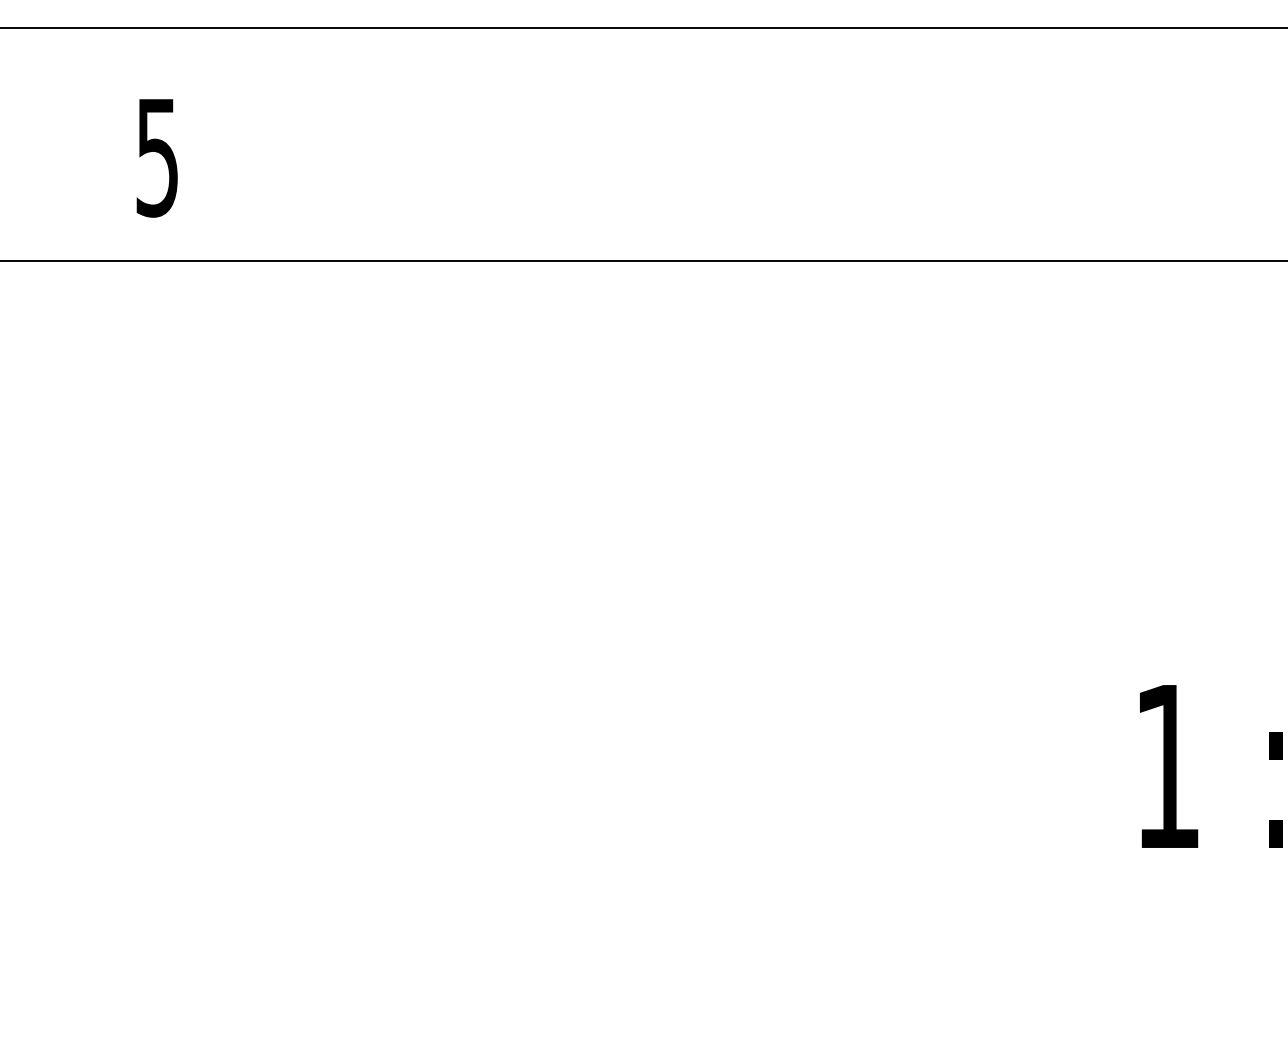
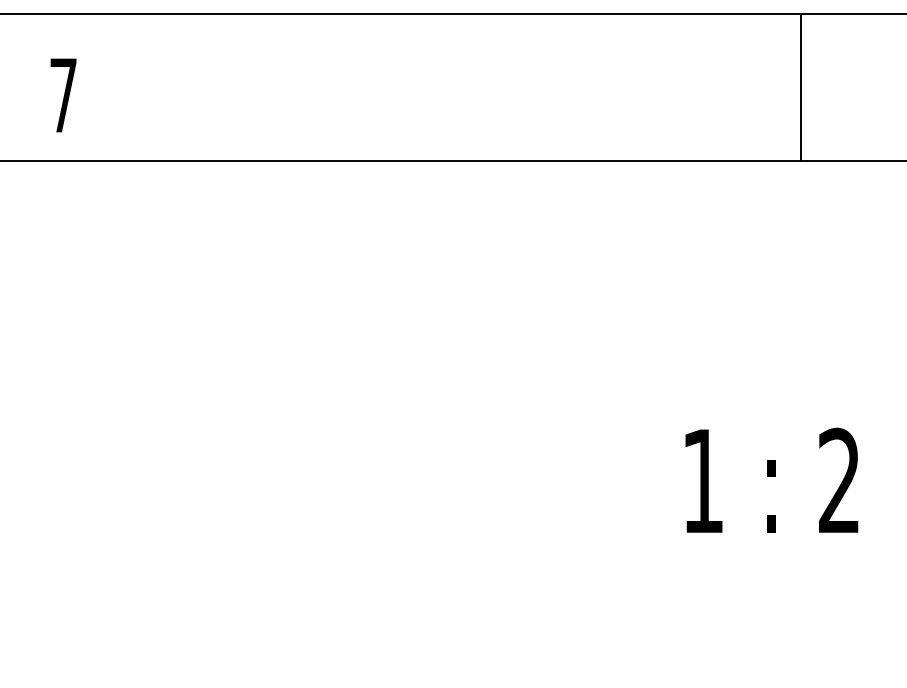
text: (157, 157) -> (63, 95), 5 -> 7

